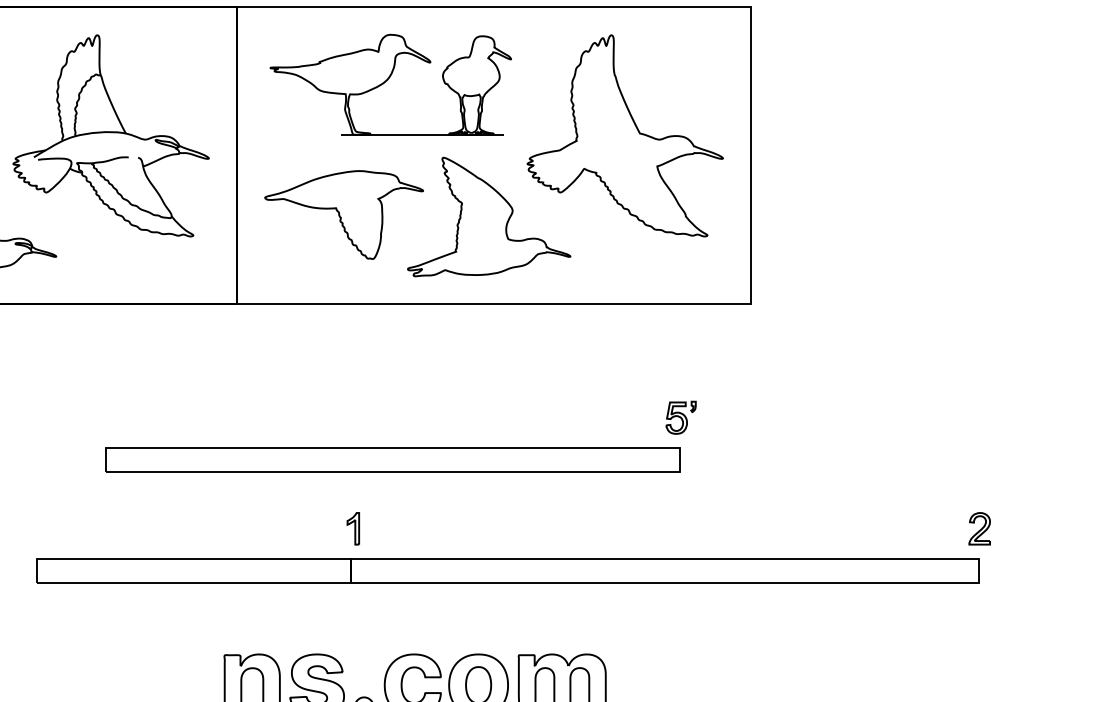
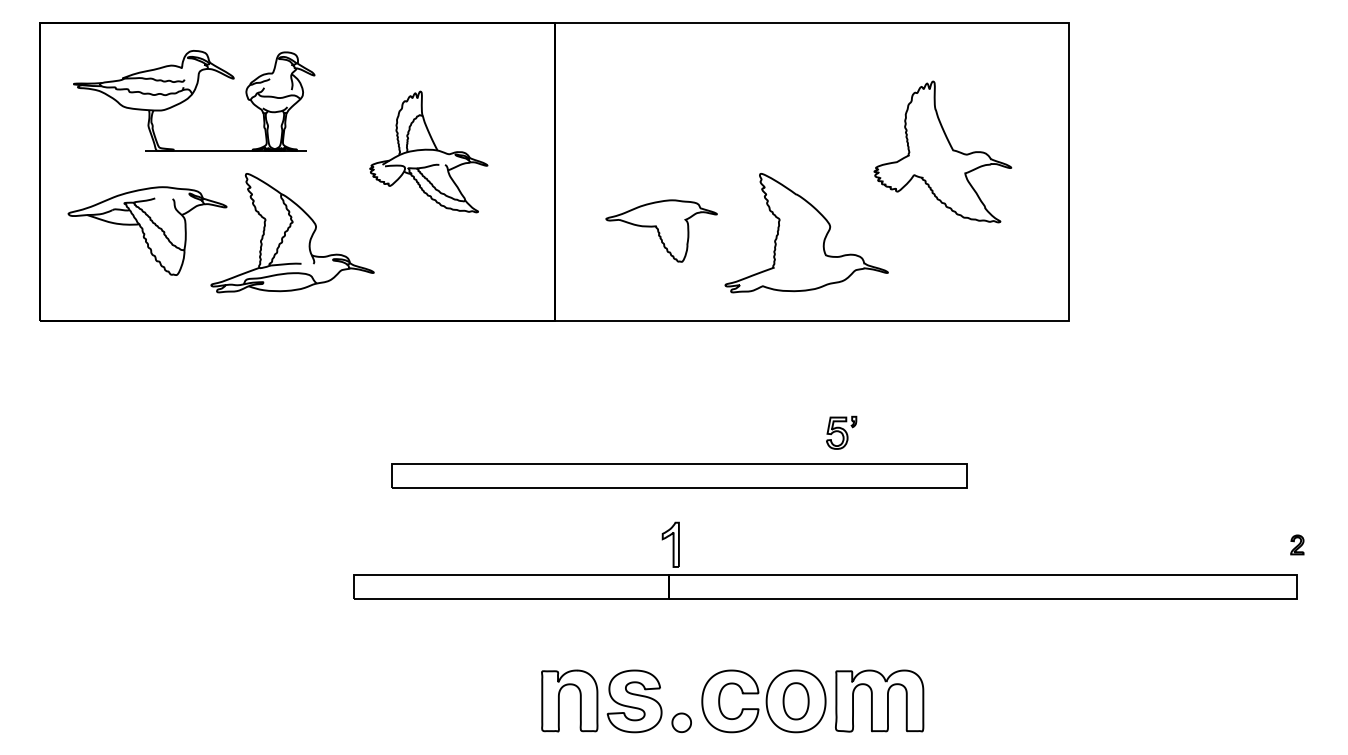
part: (390, 84) -> (708, 100), removed
part: (110, 135) -> (428, 151), size x0.6
part: (624, 135) -> (942, 151), size x0.7
part: (343, 214) -> (661, 230), size x0.7
part: (680, 417) -> (841, 432), moved
part: (392, 459) -> (679, 475), moved
part: (352, 528) -> (670, 544), size x1.4
part: (979, 528) -> (1297, 544), size x0.6

